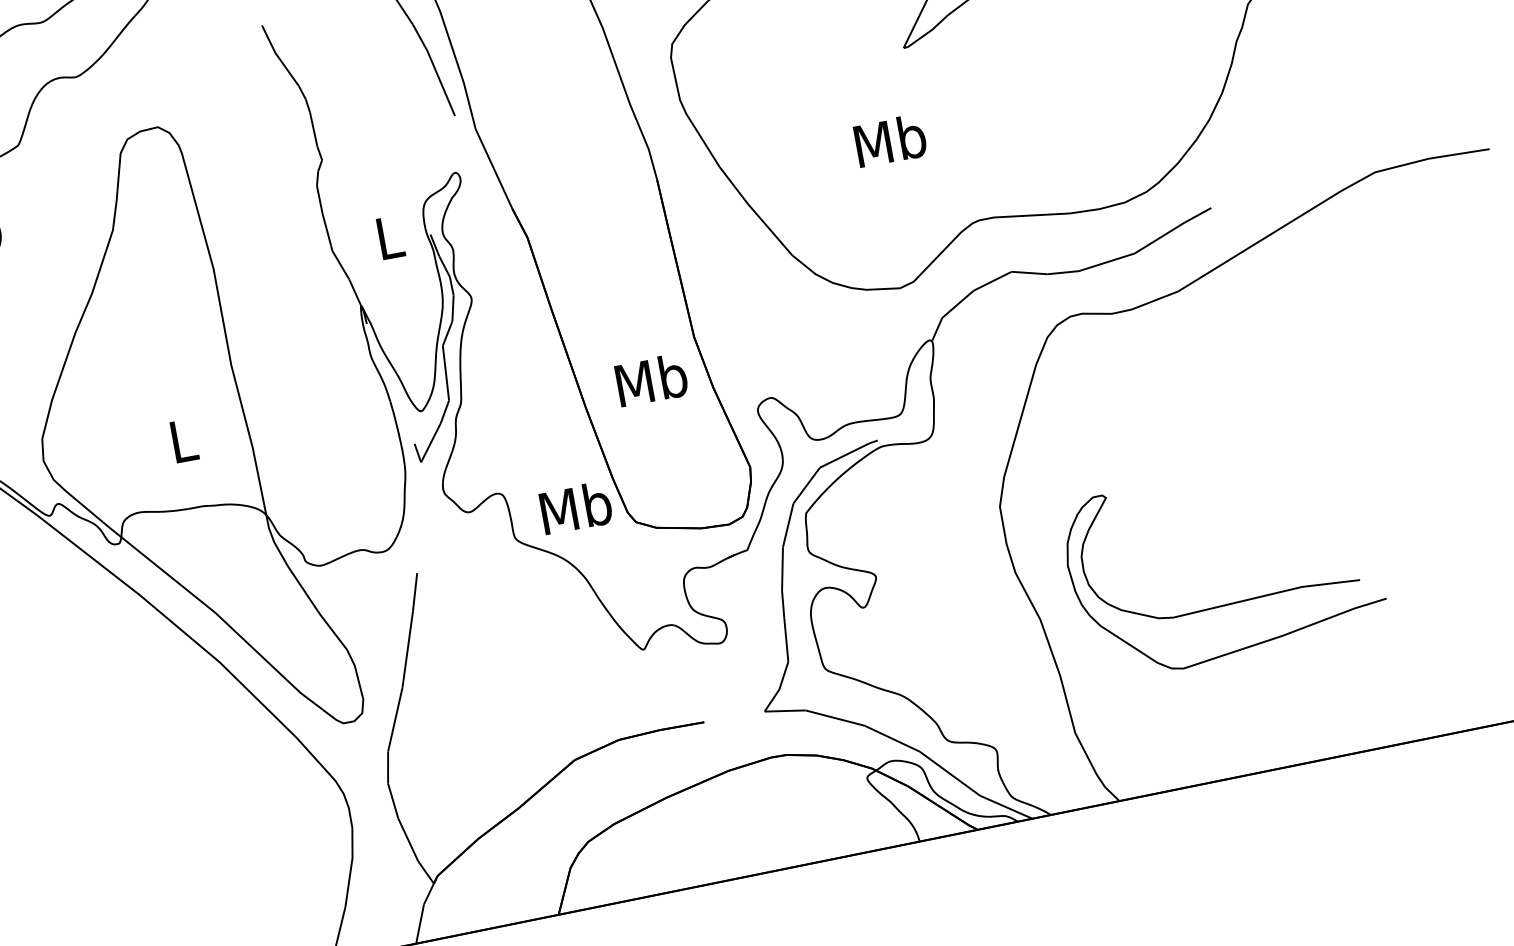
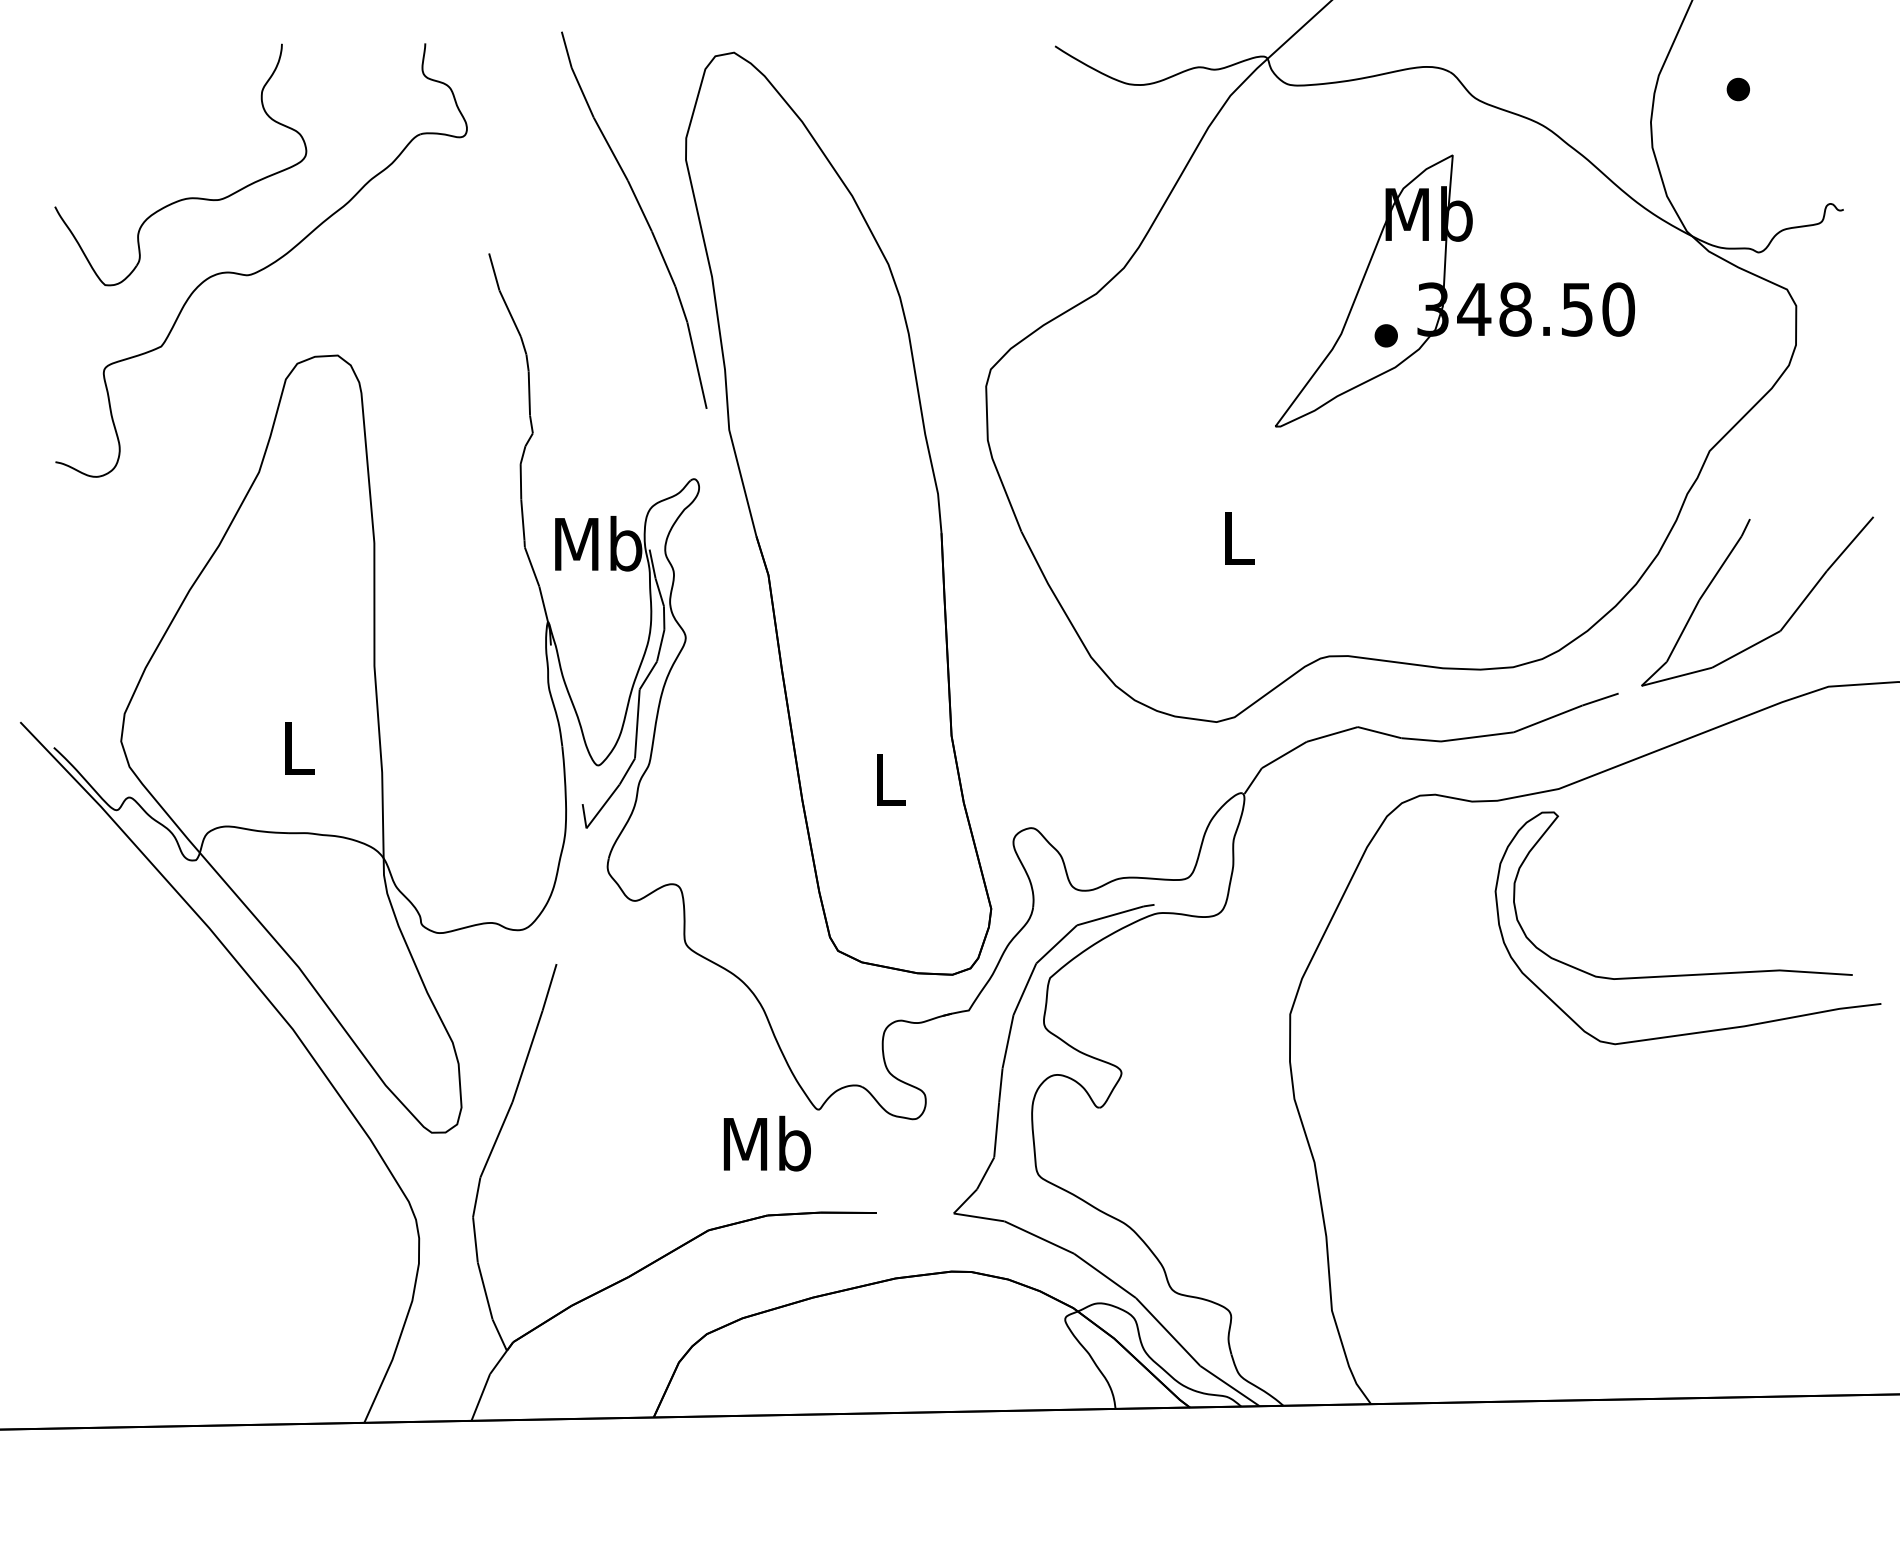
part: (1332, 128) -> (1785, 622), added
text: (889, 140) -> (1237, 537), Mb -> L
text: (389, 237) -> (598, 543), L -> Mb
text: (651, 380) -> (889, 779), Mb -> L
text: (575, 507) -> (766, 1143), moved
curve: (1236, 601) -> (1695, 973), moved

